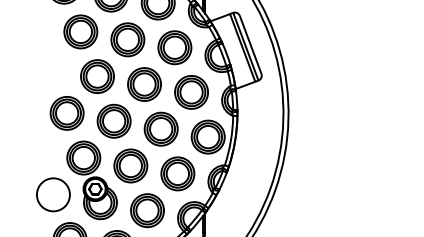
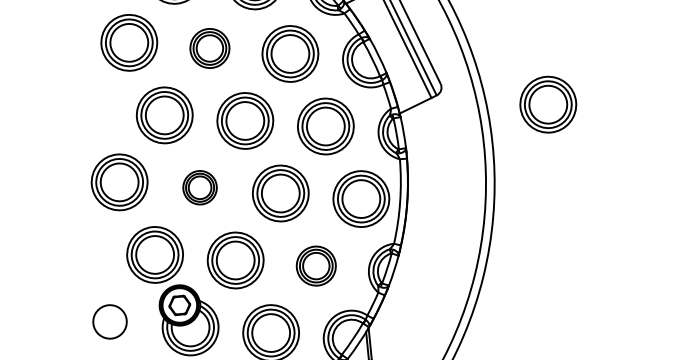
part: (127, 39) -> (209, 47), size x0.7
part: (323, 92) -> (548, 104), added
part: (113, 120) -> (198, 186), size x0.6
part: (177, 173) -> (315, 265), size x0.7
circle: (52, 194) -> (108, 321), size x0.6

